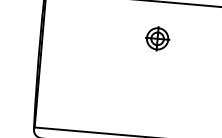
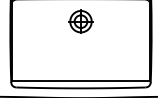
part: (156, 38) -> (80, 21), size x1.67

